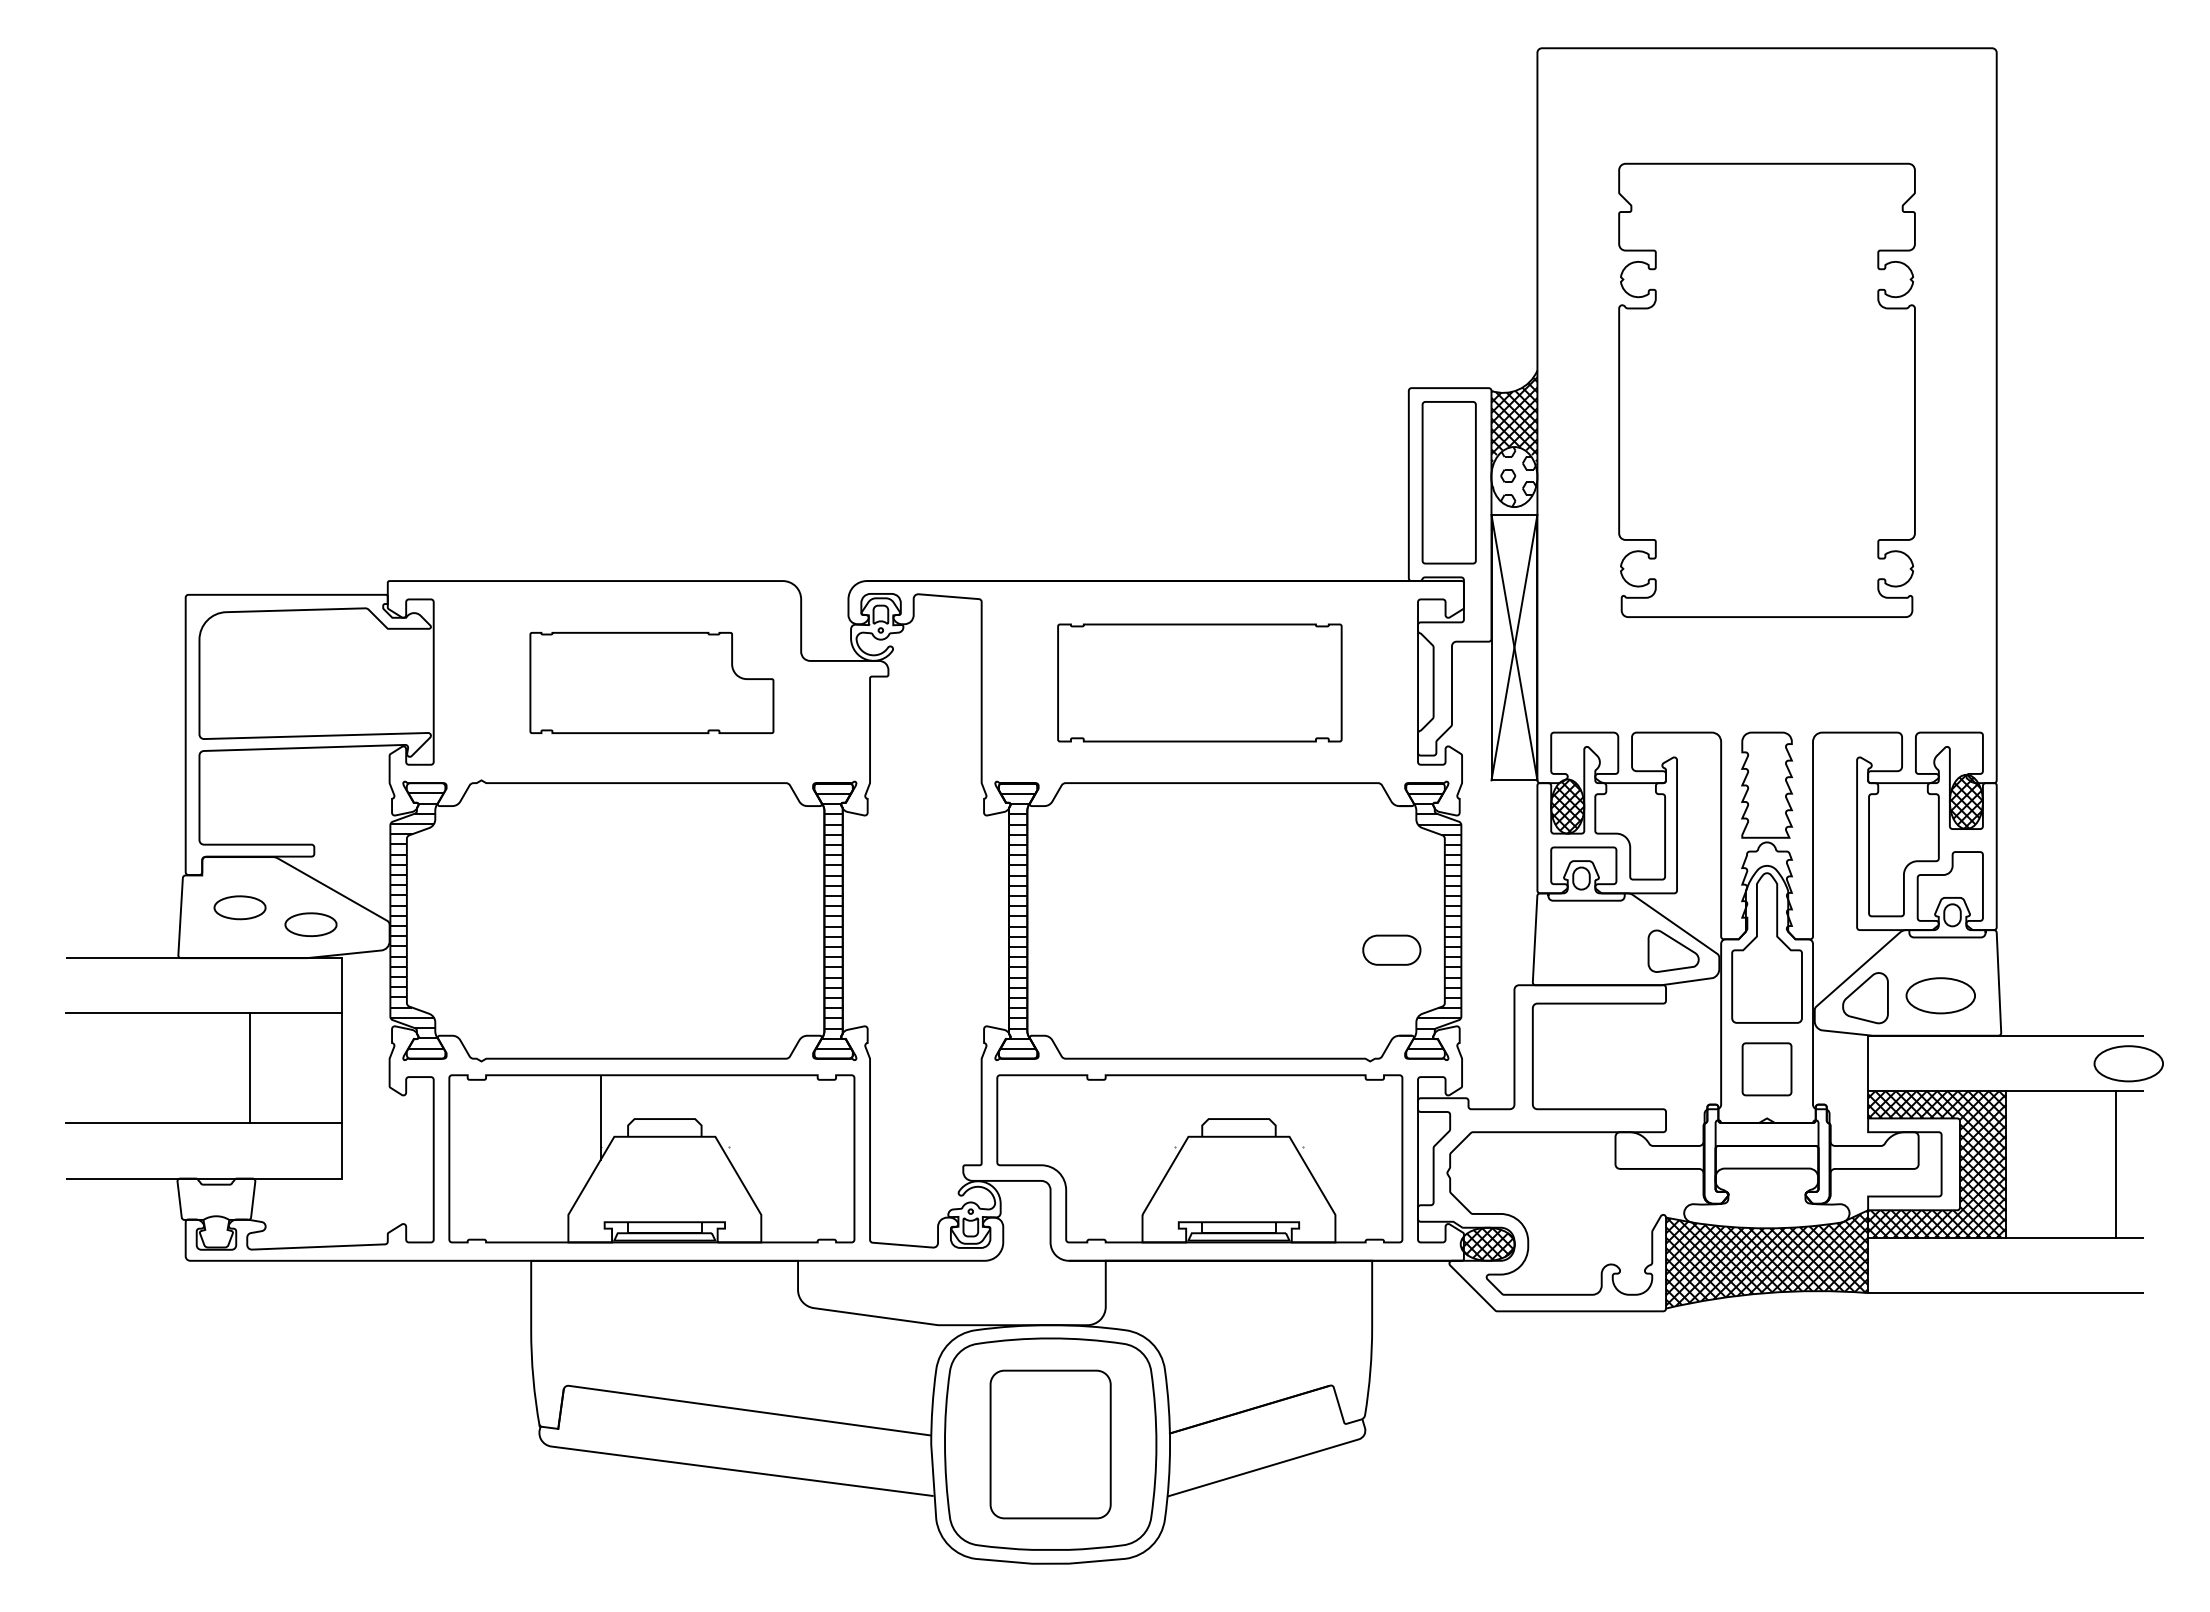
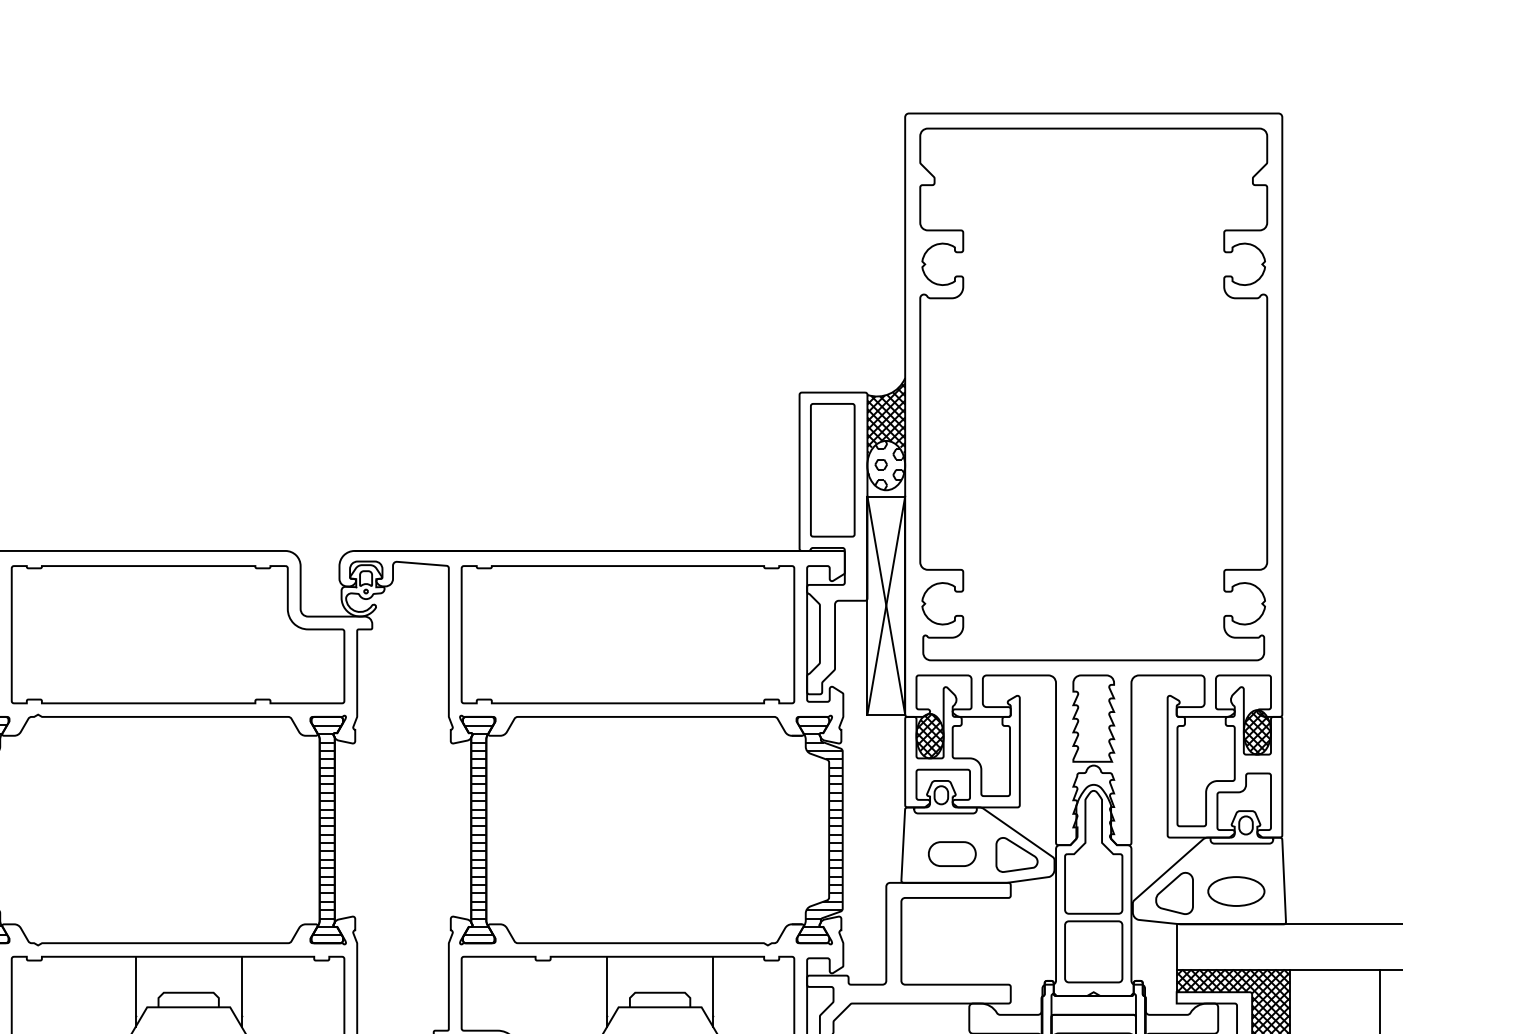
part: (1766, 390) -> (1093, 394), size x1.43
part: (651, 682) -> (177, 634), size x1.67
part: (1199, 682) -> (627, 634), size x1.43
part: (1391, 949) -> (952, 853), moved
part: (2128, 1063) -> (1390, 947), removed
part: (1766, 1069) -> (1093, 952), size x1.43
line: (729, 1118) -> (241, 992), added
line: (1174, 1118) -> (607, 992), added
line: (1303, 1118) -> (713, 992), added

